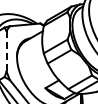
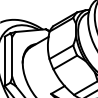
line: (6, 51) -> (12, 57), dashed -> solid

